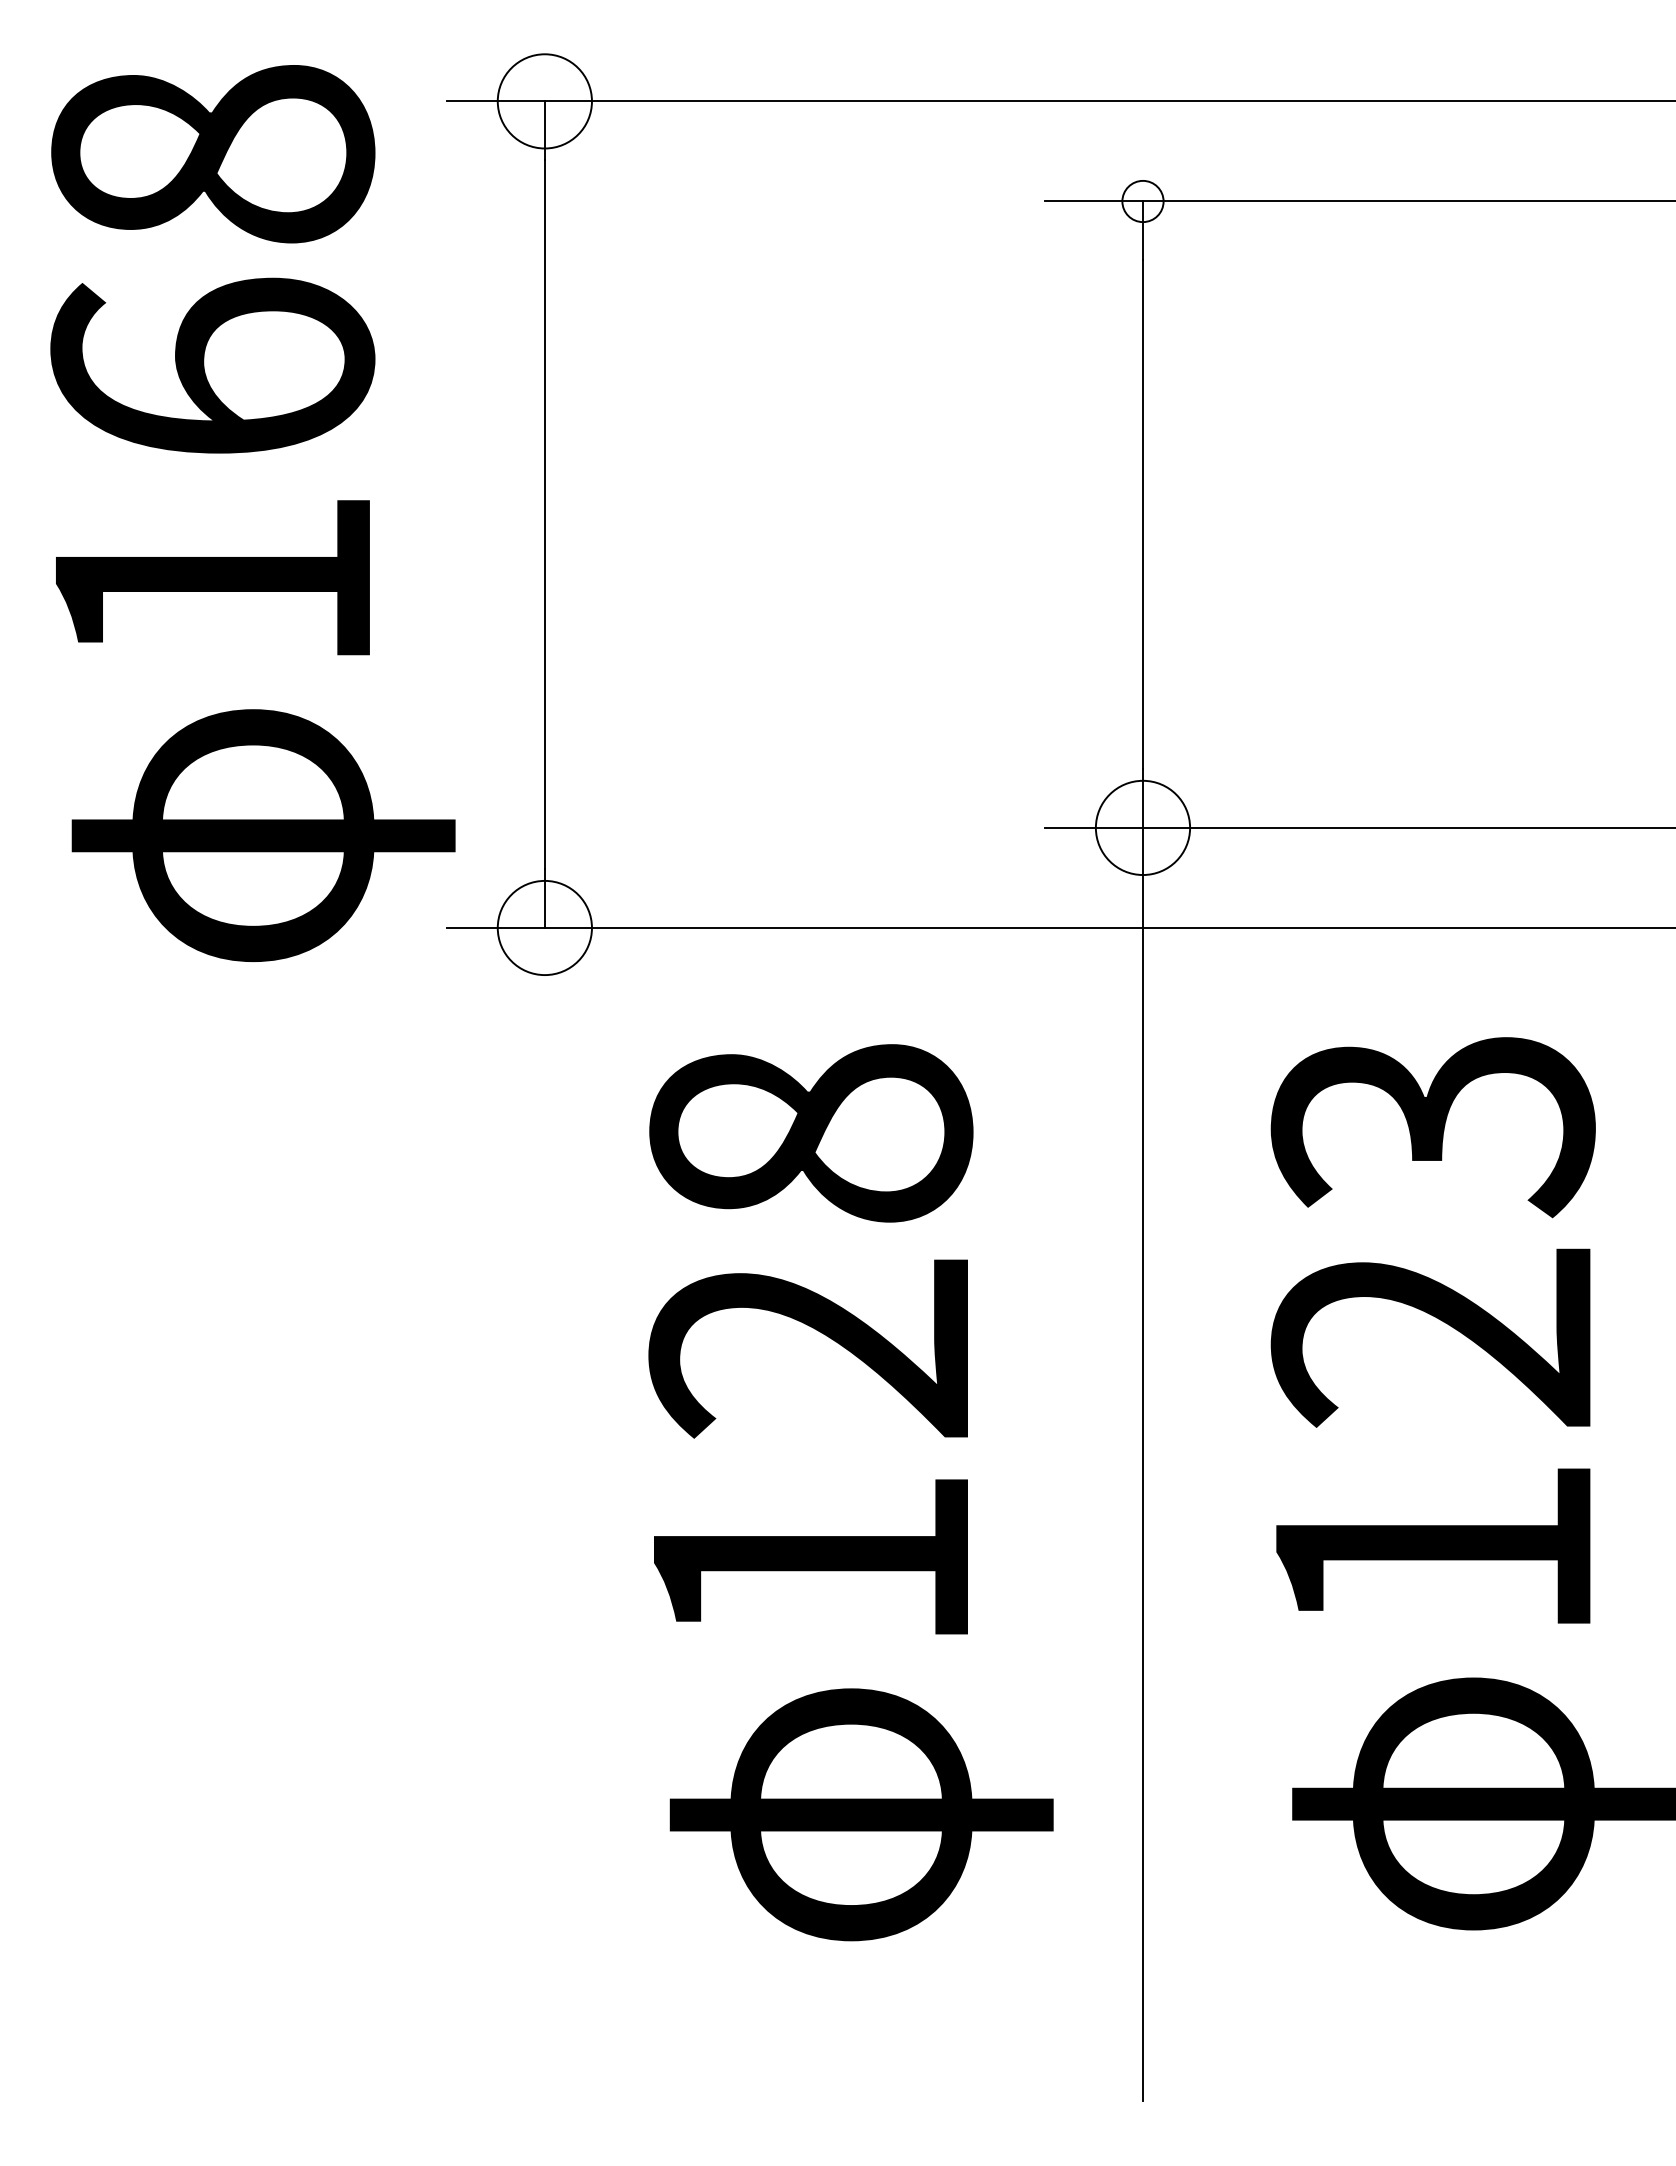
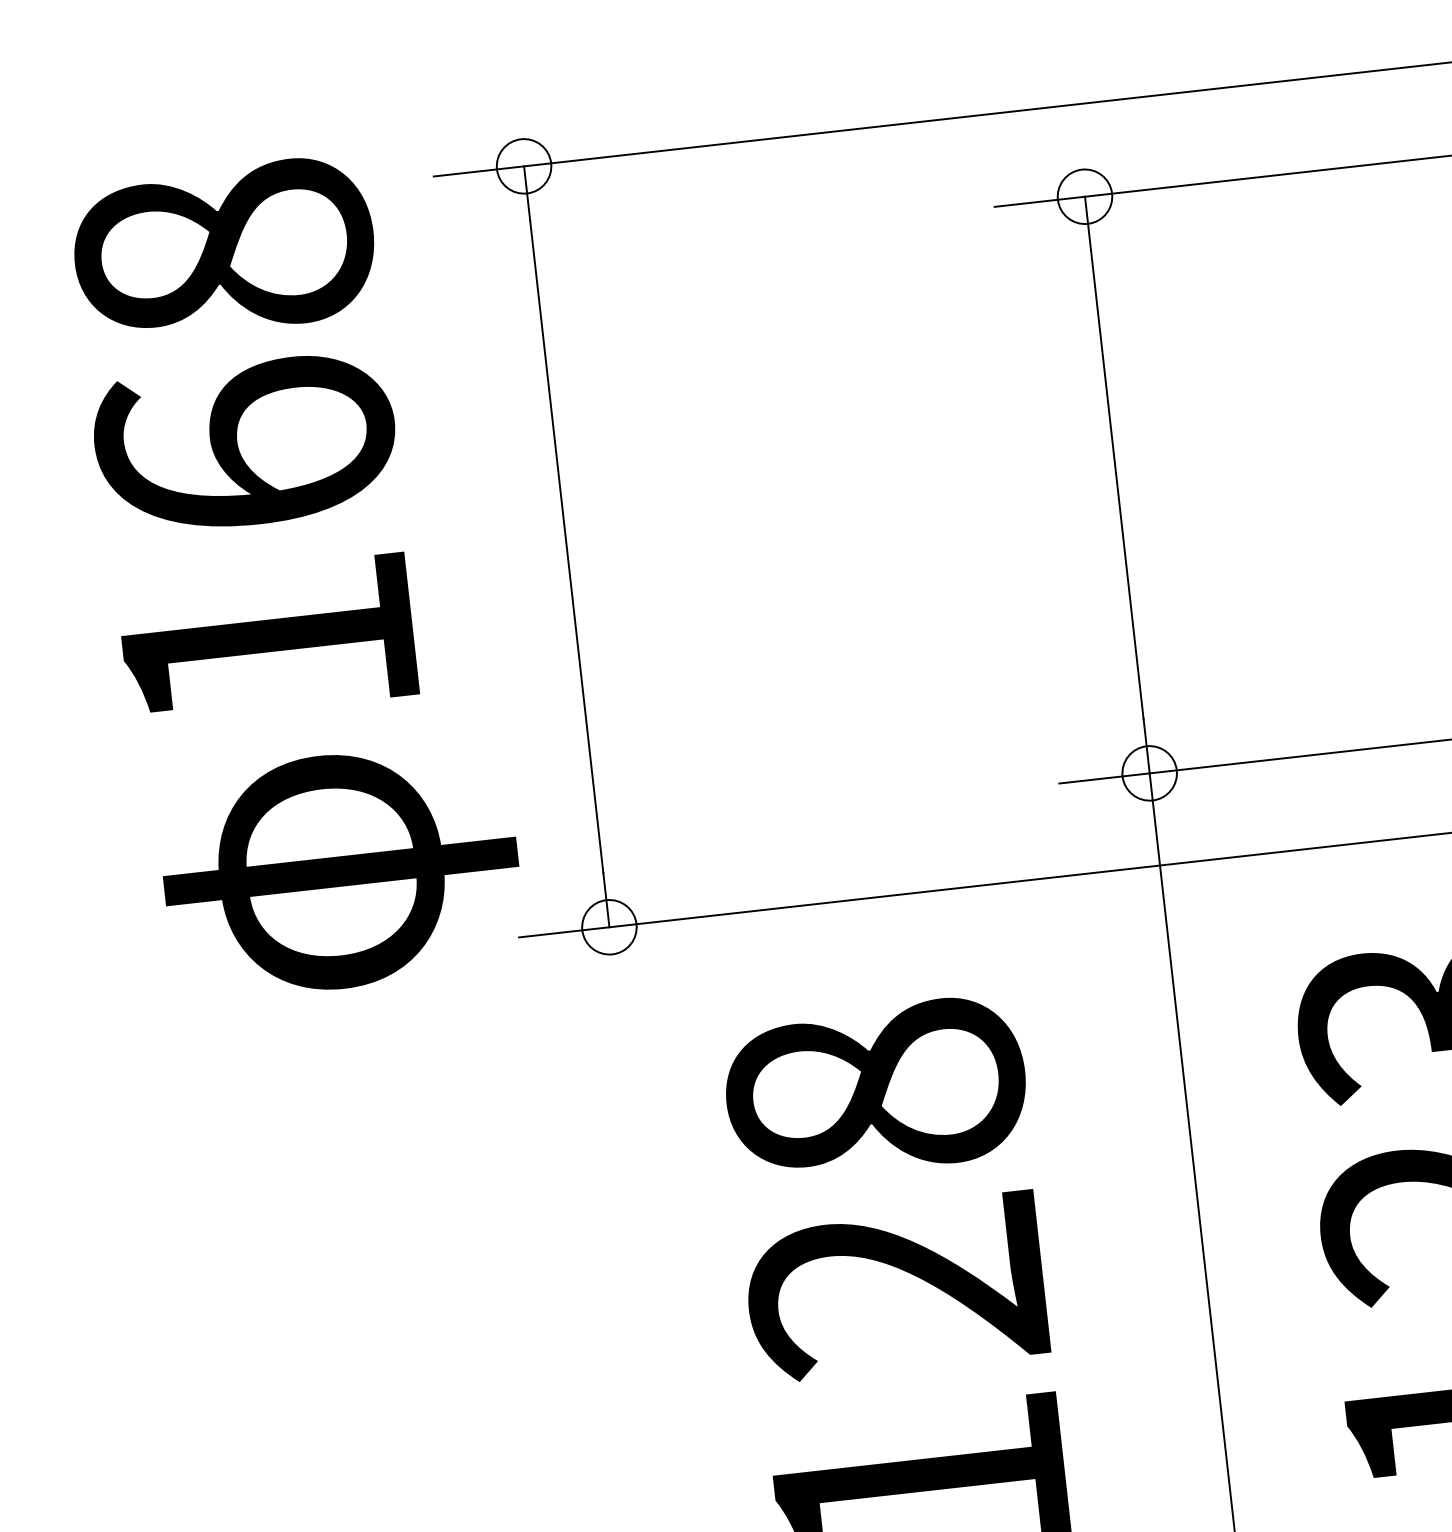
circle: (544, 100) -> (523, 165), size x0.62
circle: (1142, 201) -> (1084, 196), size x1.43
circle: (1142, 827) -> (1149, 773), size x0.62
circle: (544, 927) -> (609, 926), size x0.62

